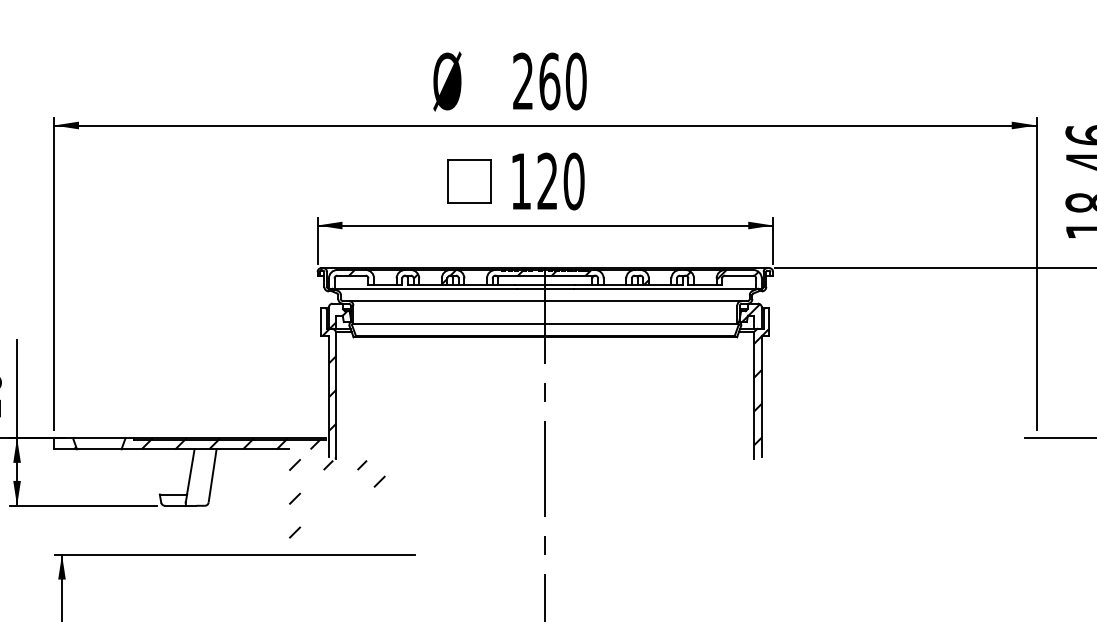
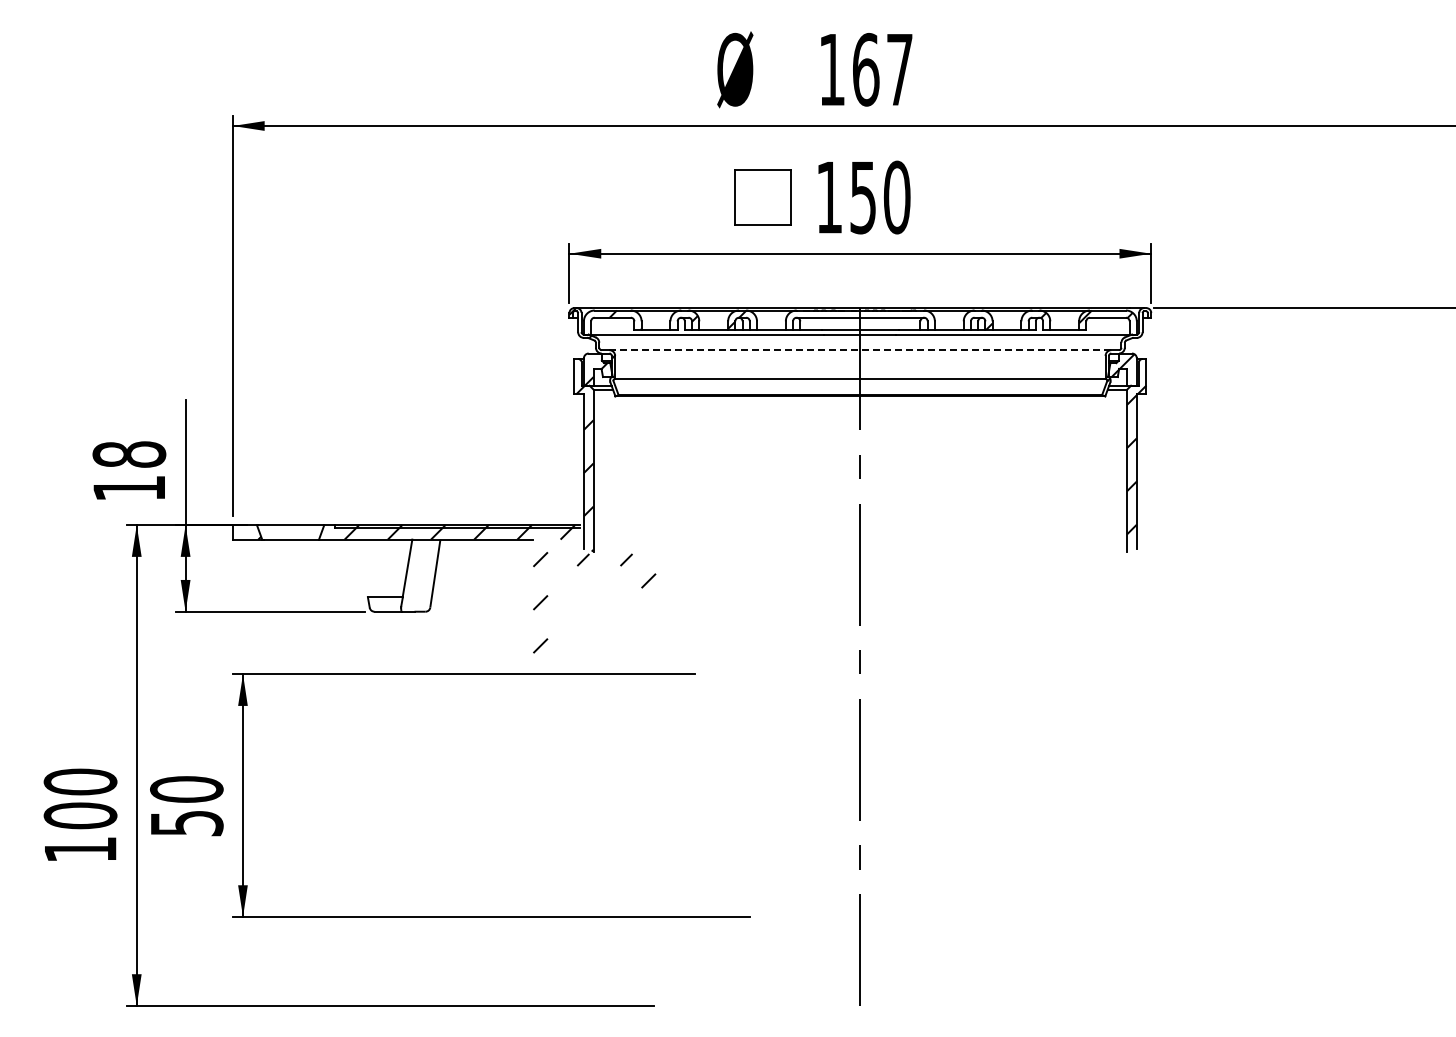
text: (550, 81) -> (866, 69), 260 -> 167
text: (547, 181) -> (862, 197), 120 -> 150
hatch: (554, 272) -> (872, 313), removed
line: (545, 301) -> (860, 350), solid -> dashed

